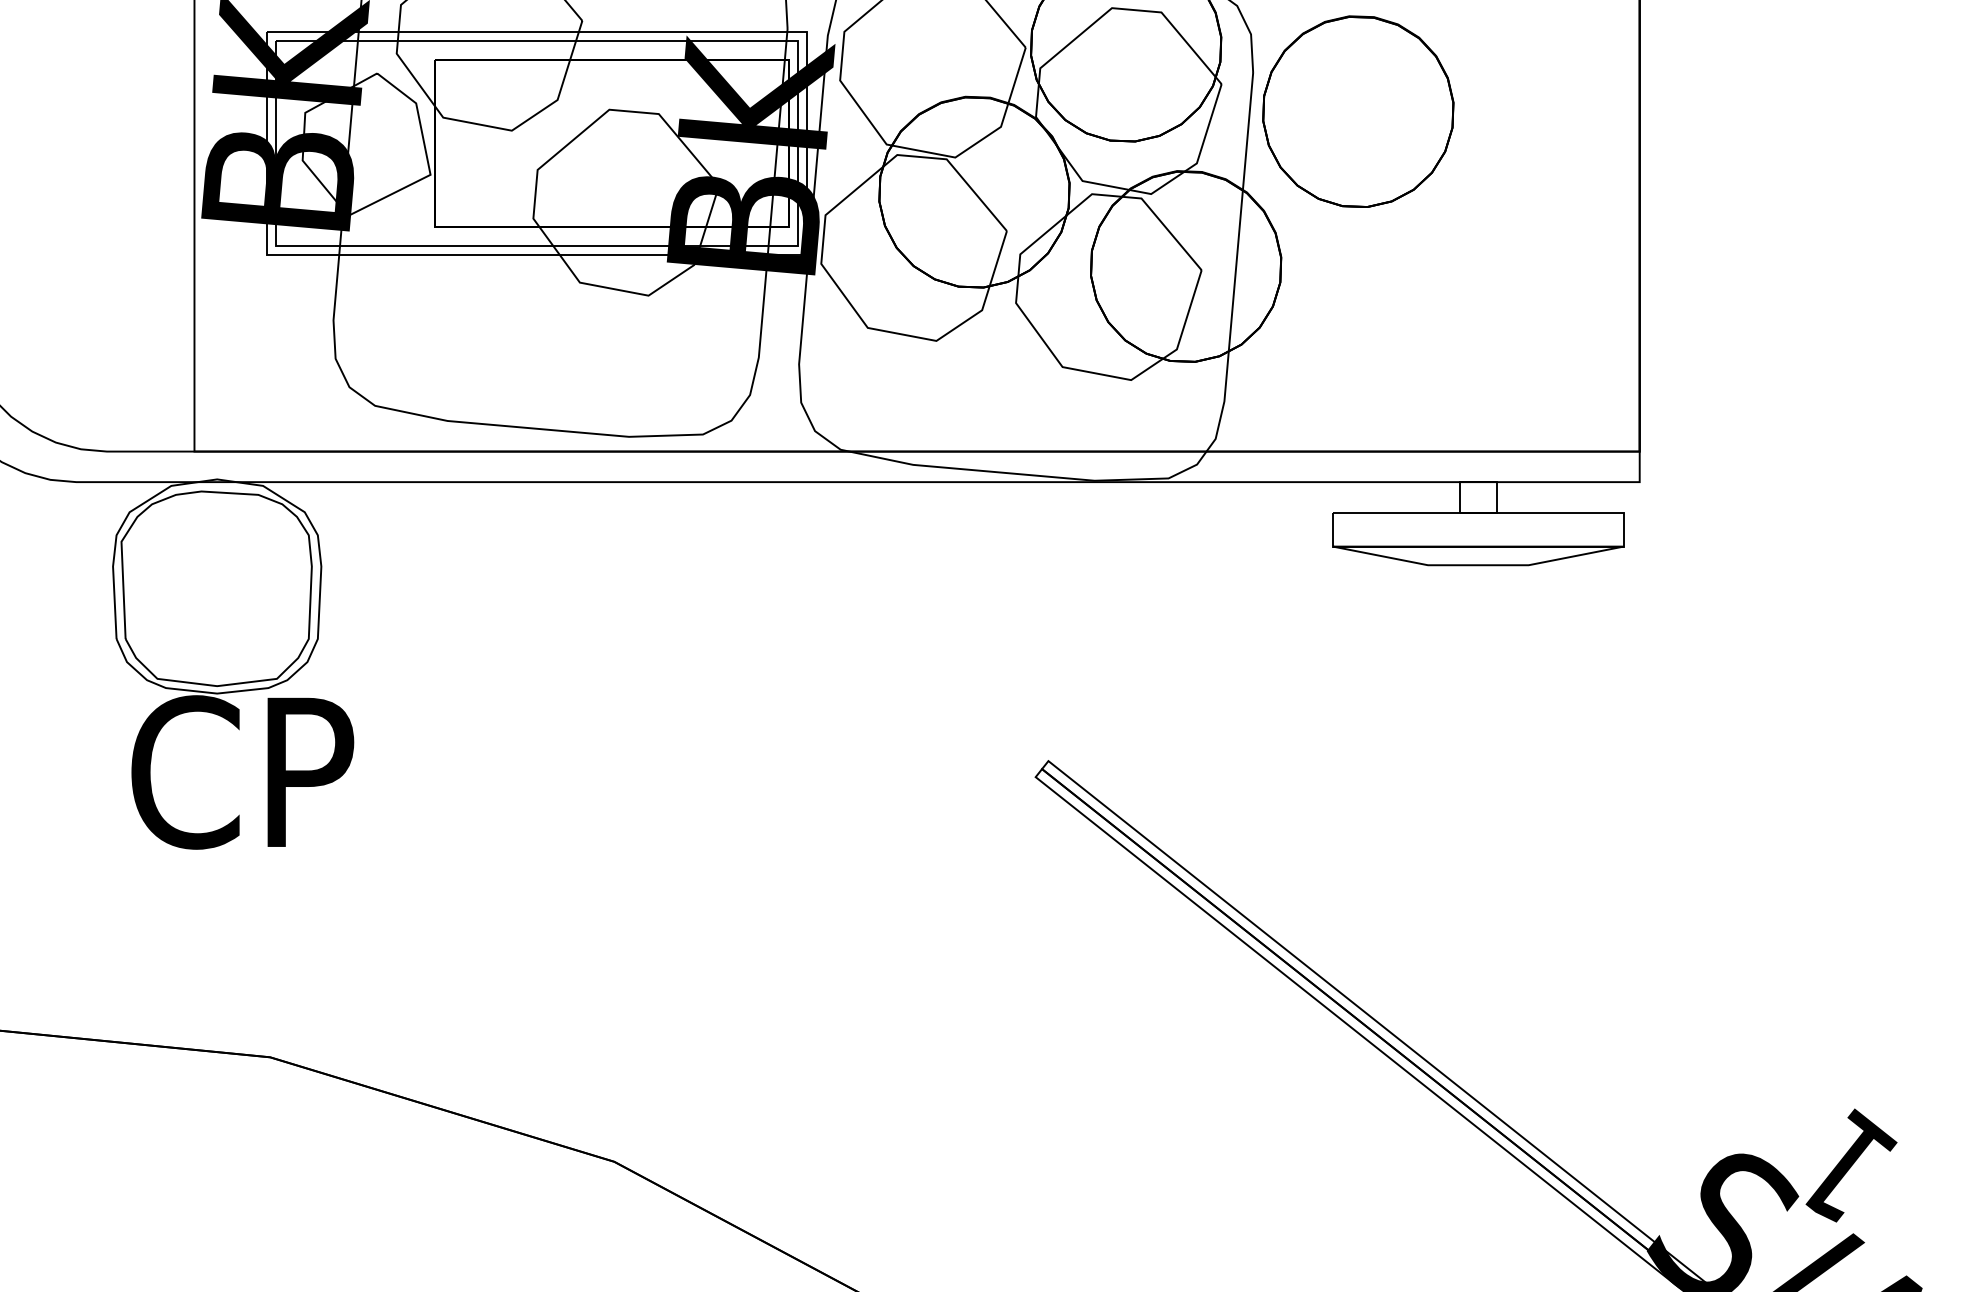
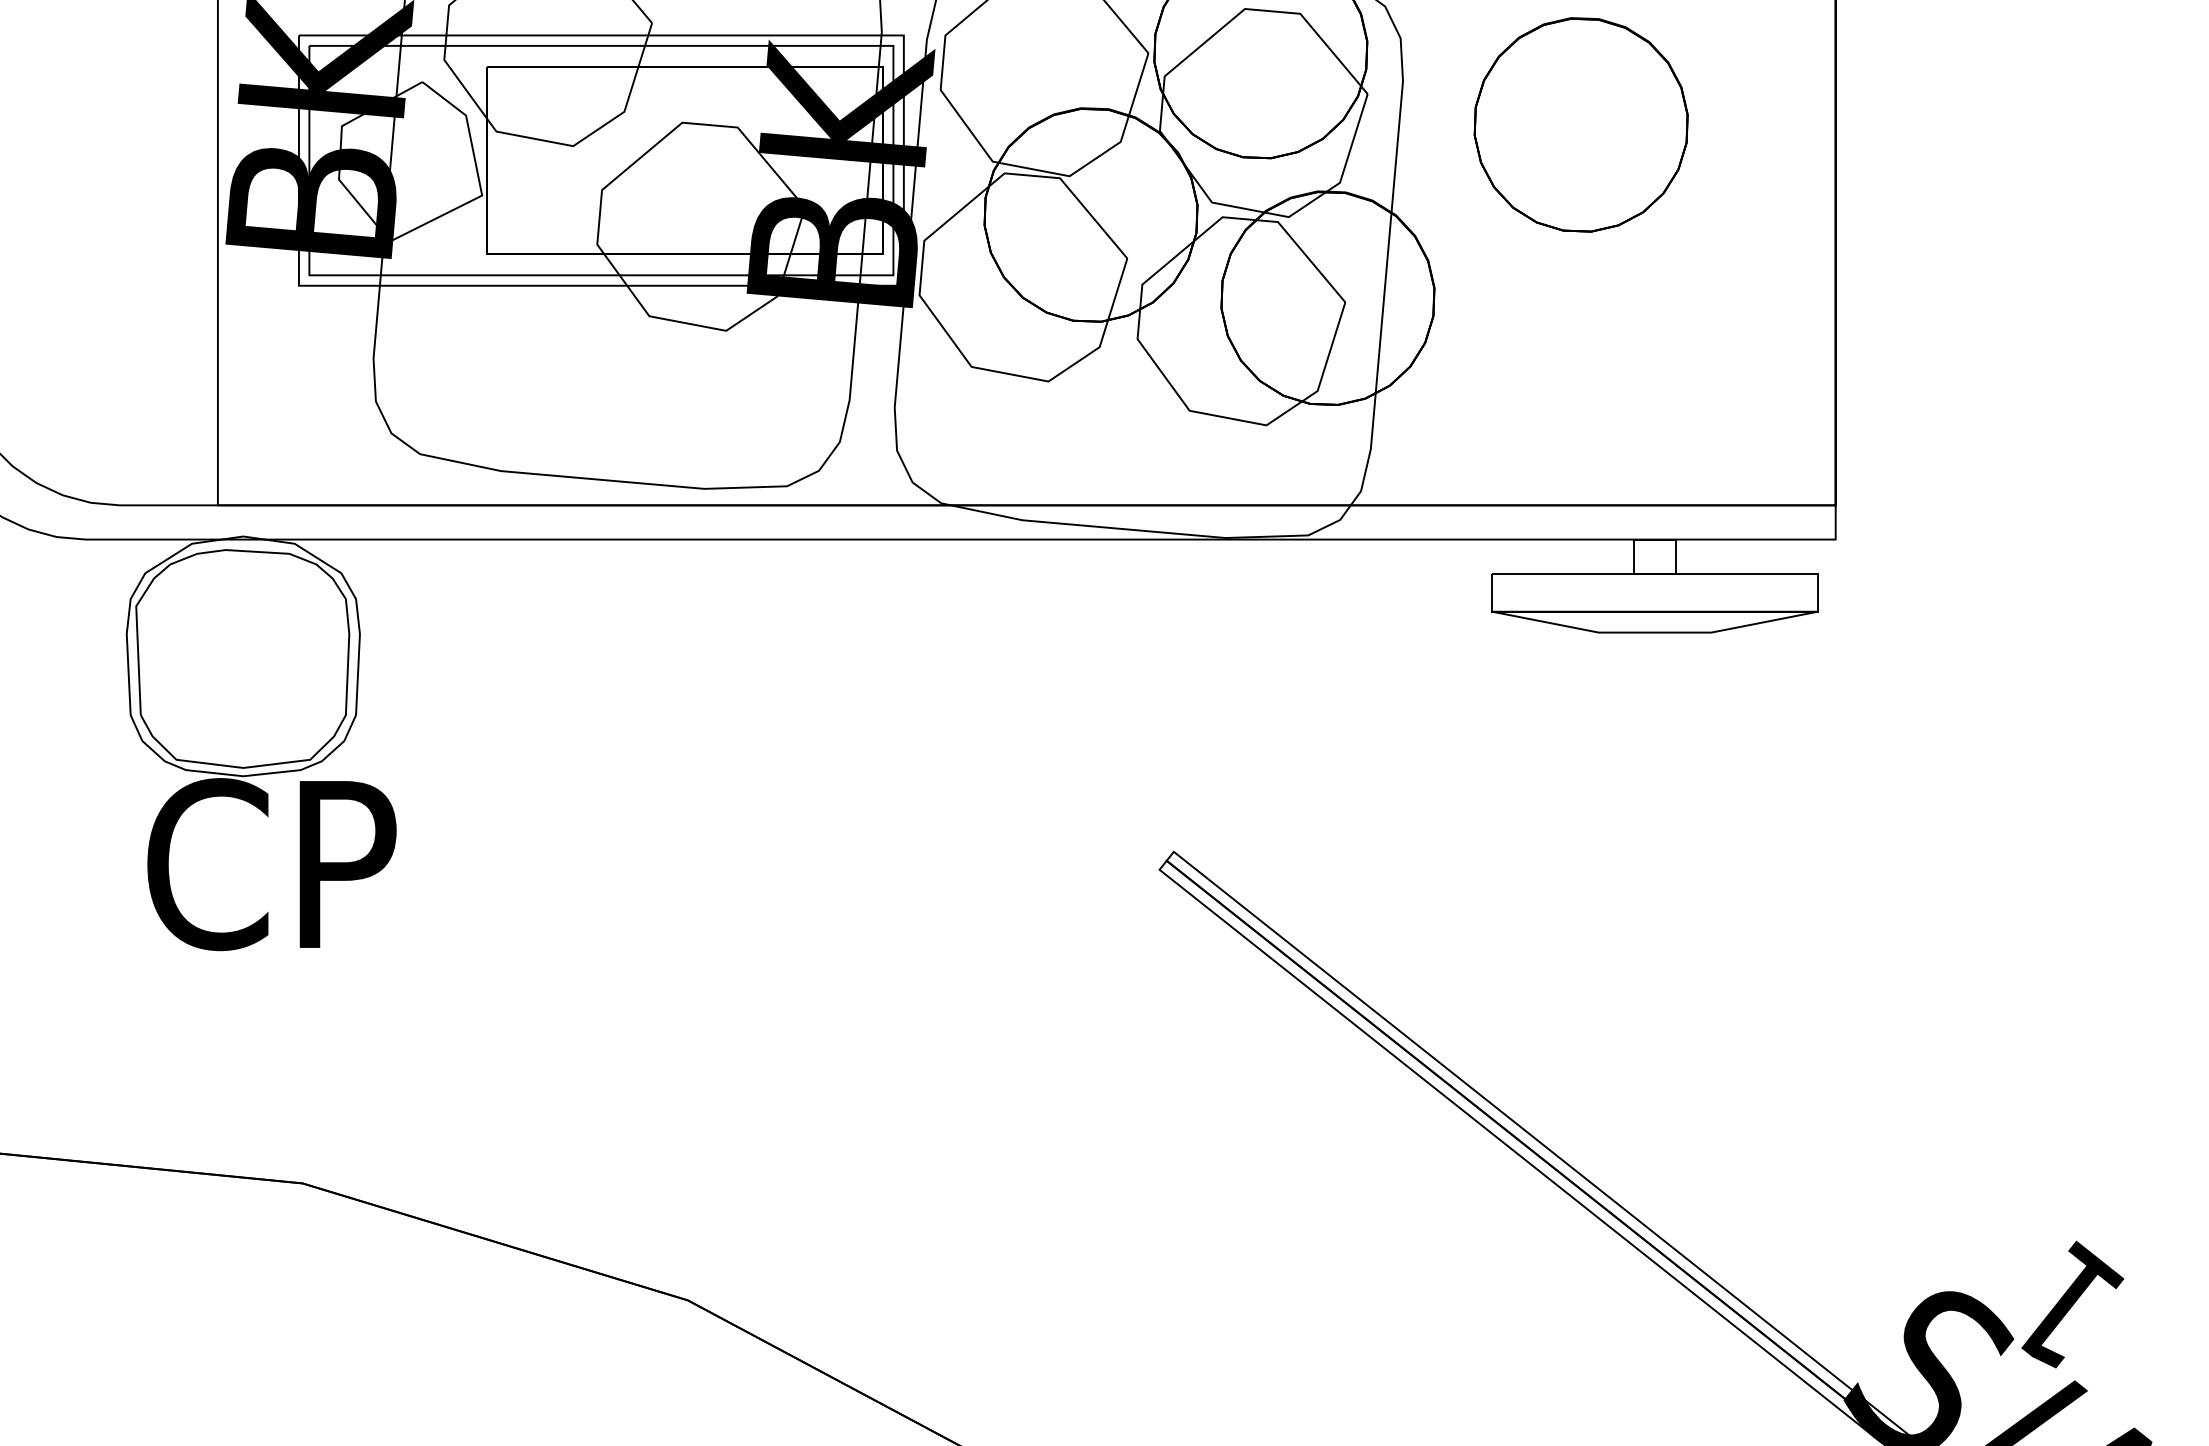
part: (1358, 111) -> (1581, 124), moved

